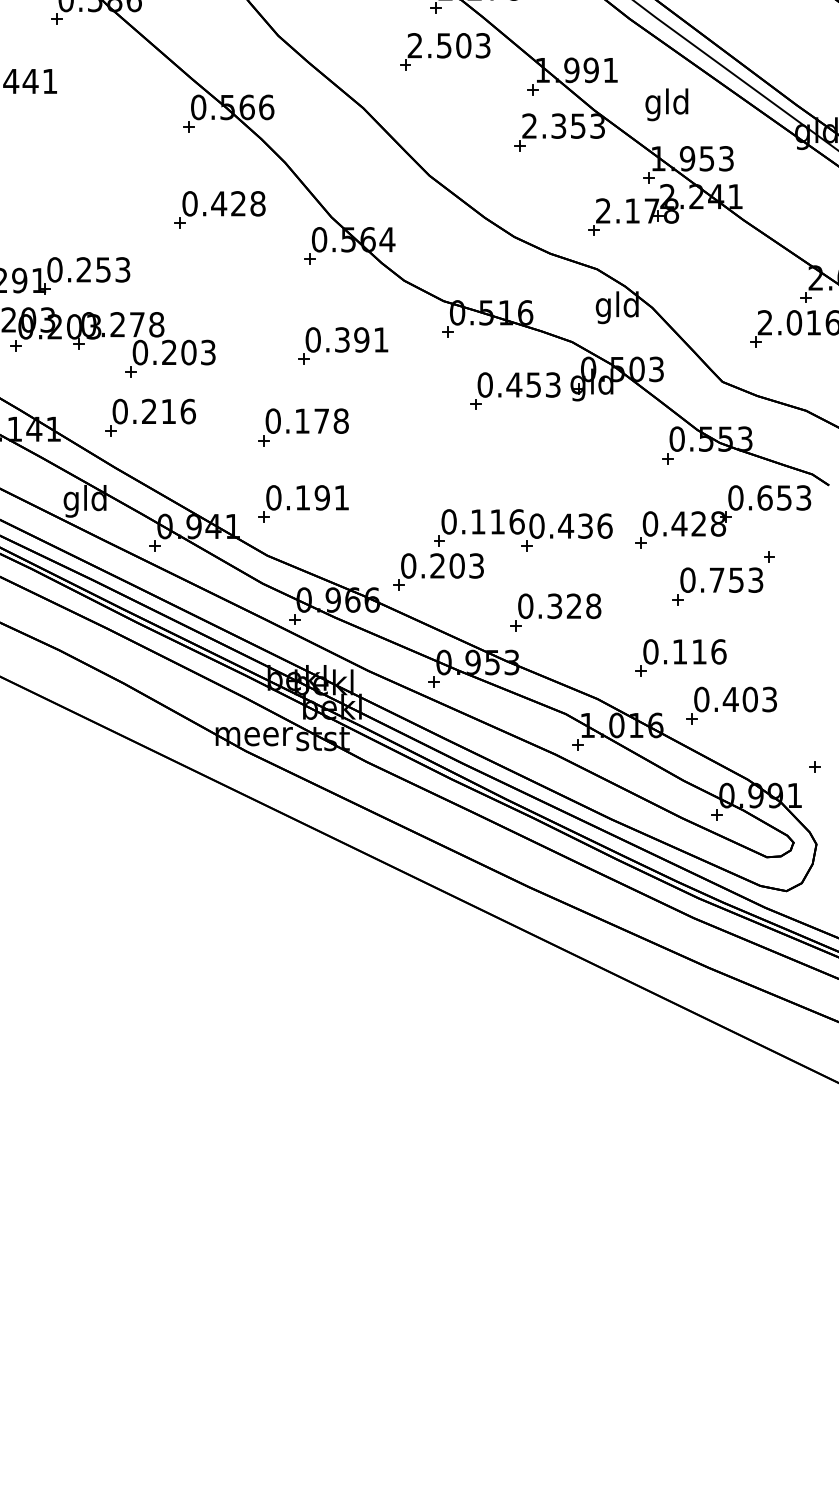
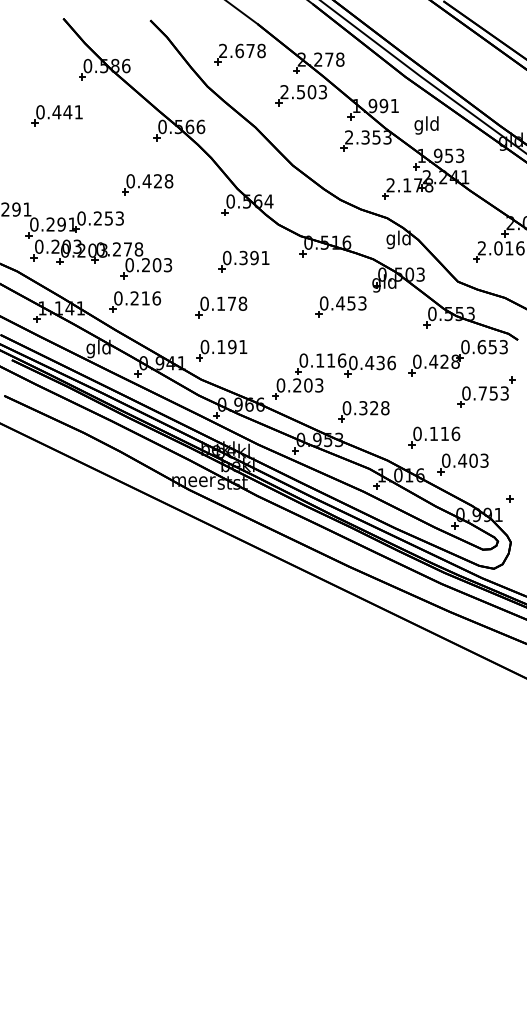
part: (219, 209) -> (147, 184), moved
part: (514, 390) -> (340, 306), moved
part: (723, 576) -> (486, 391), moved

